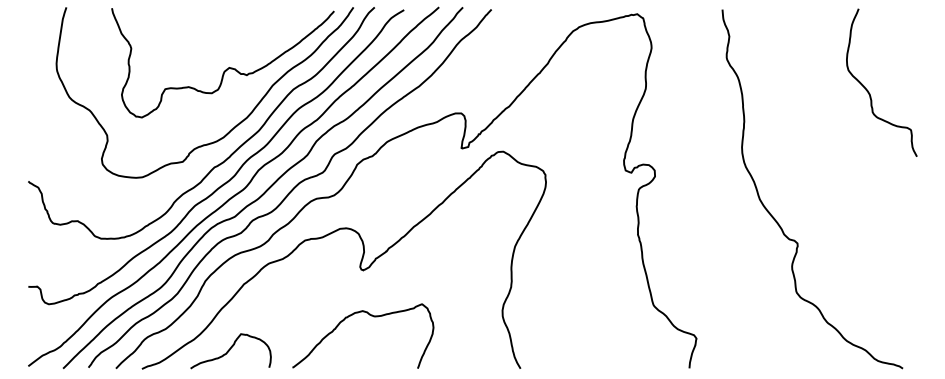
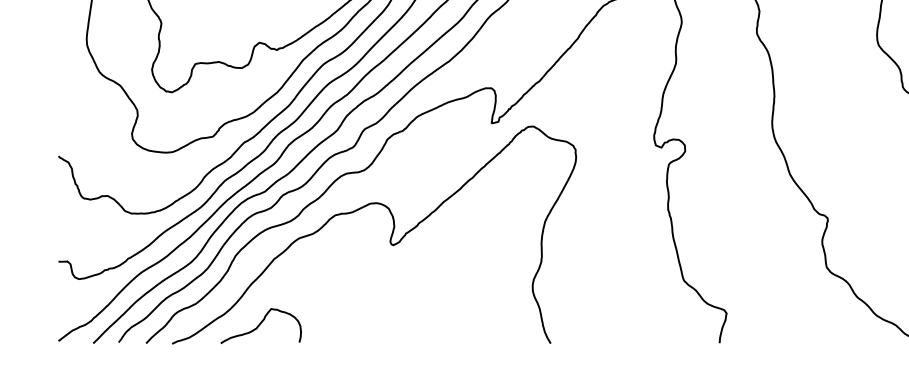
curve: (373, 317) -> (403, 292), removed

